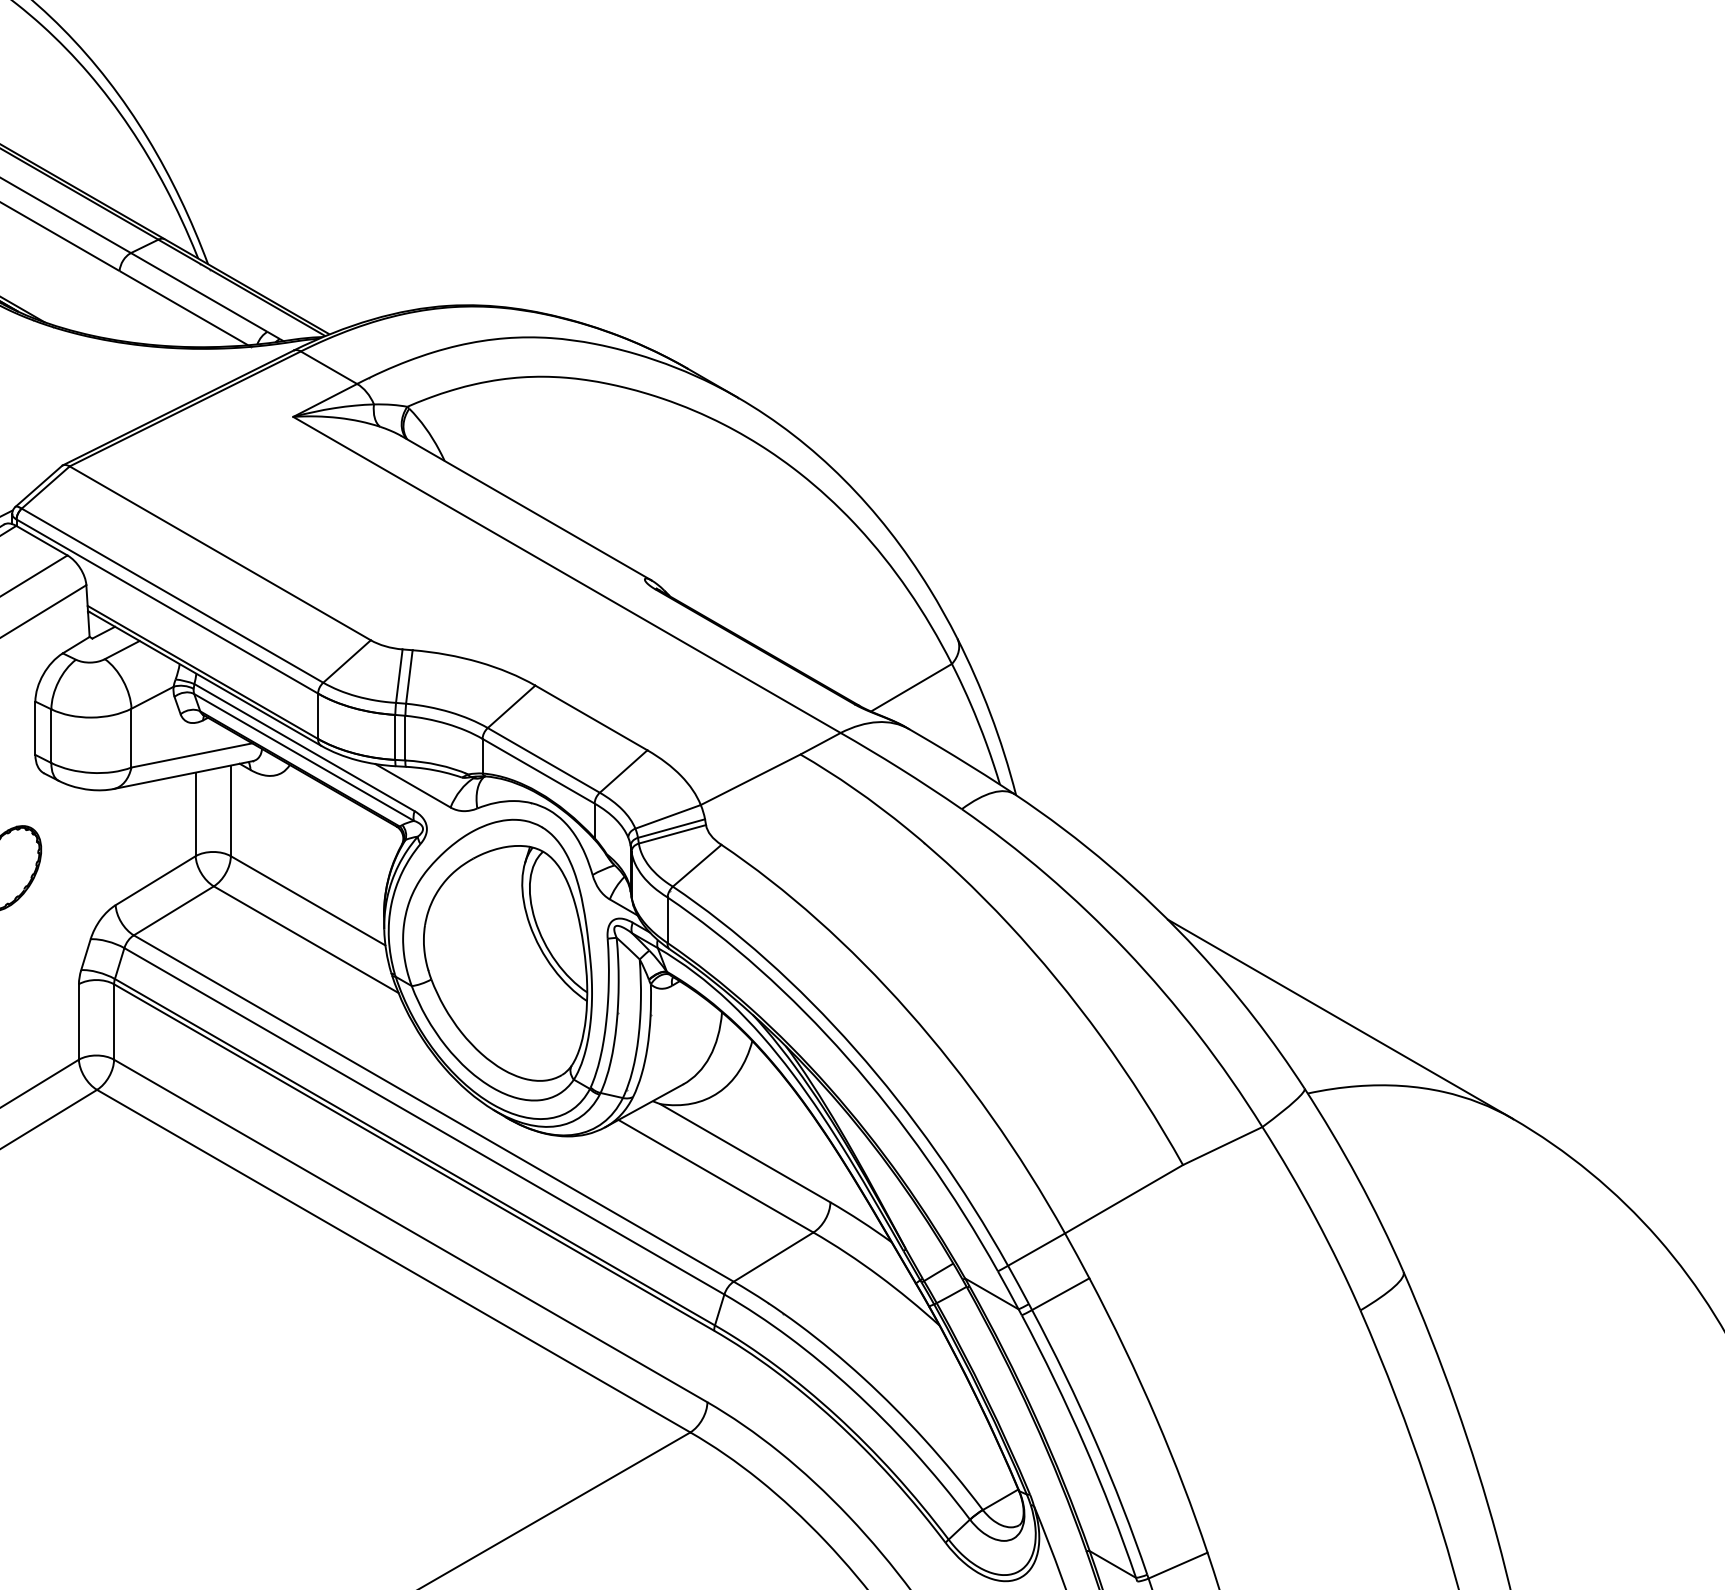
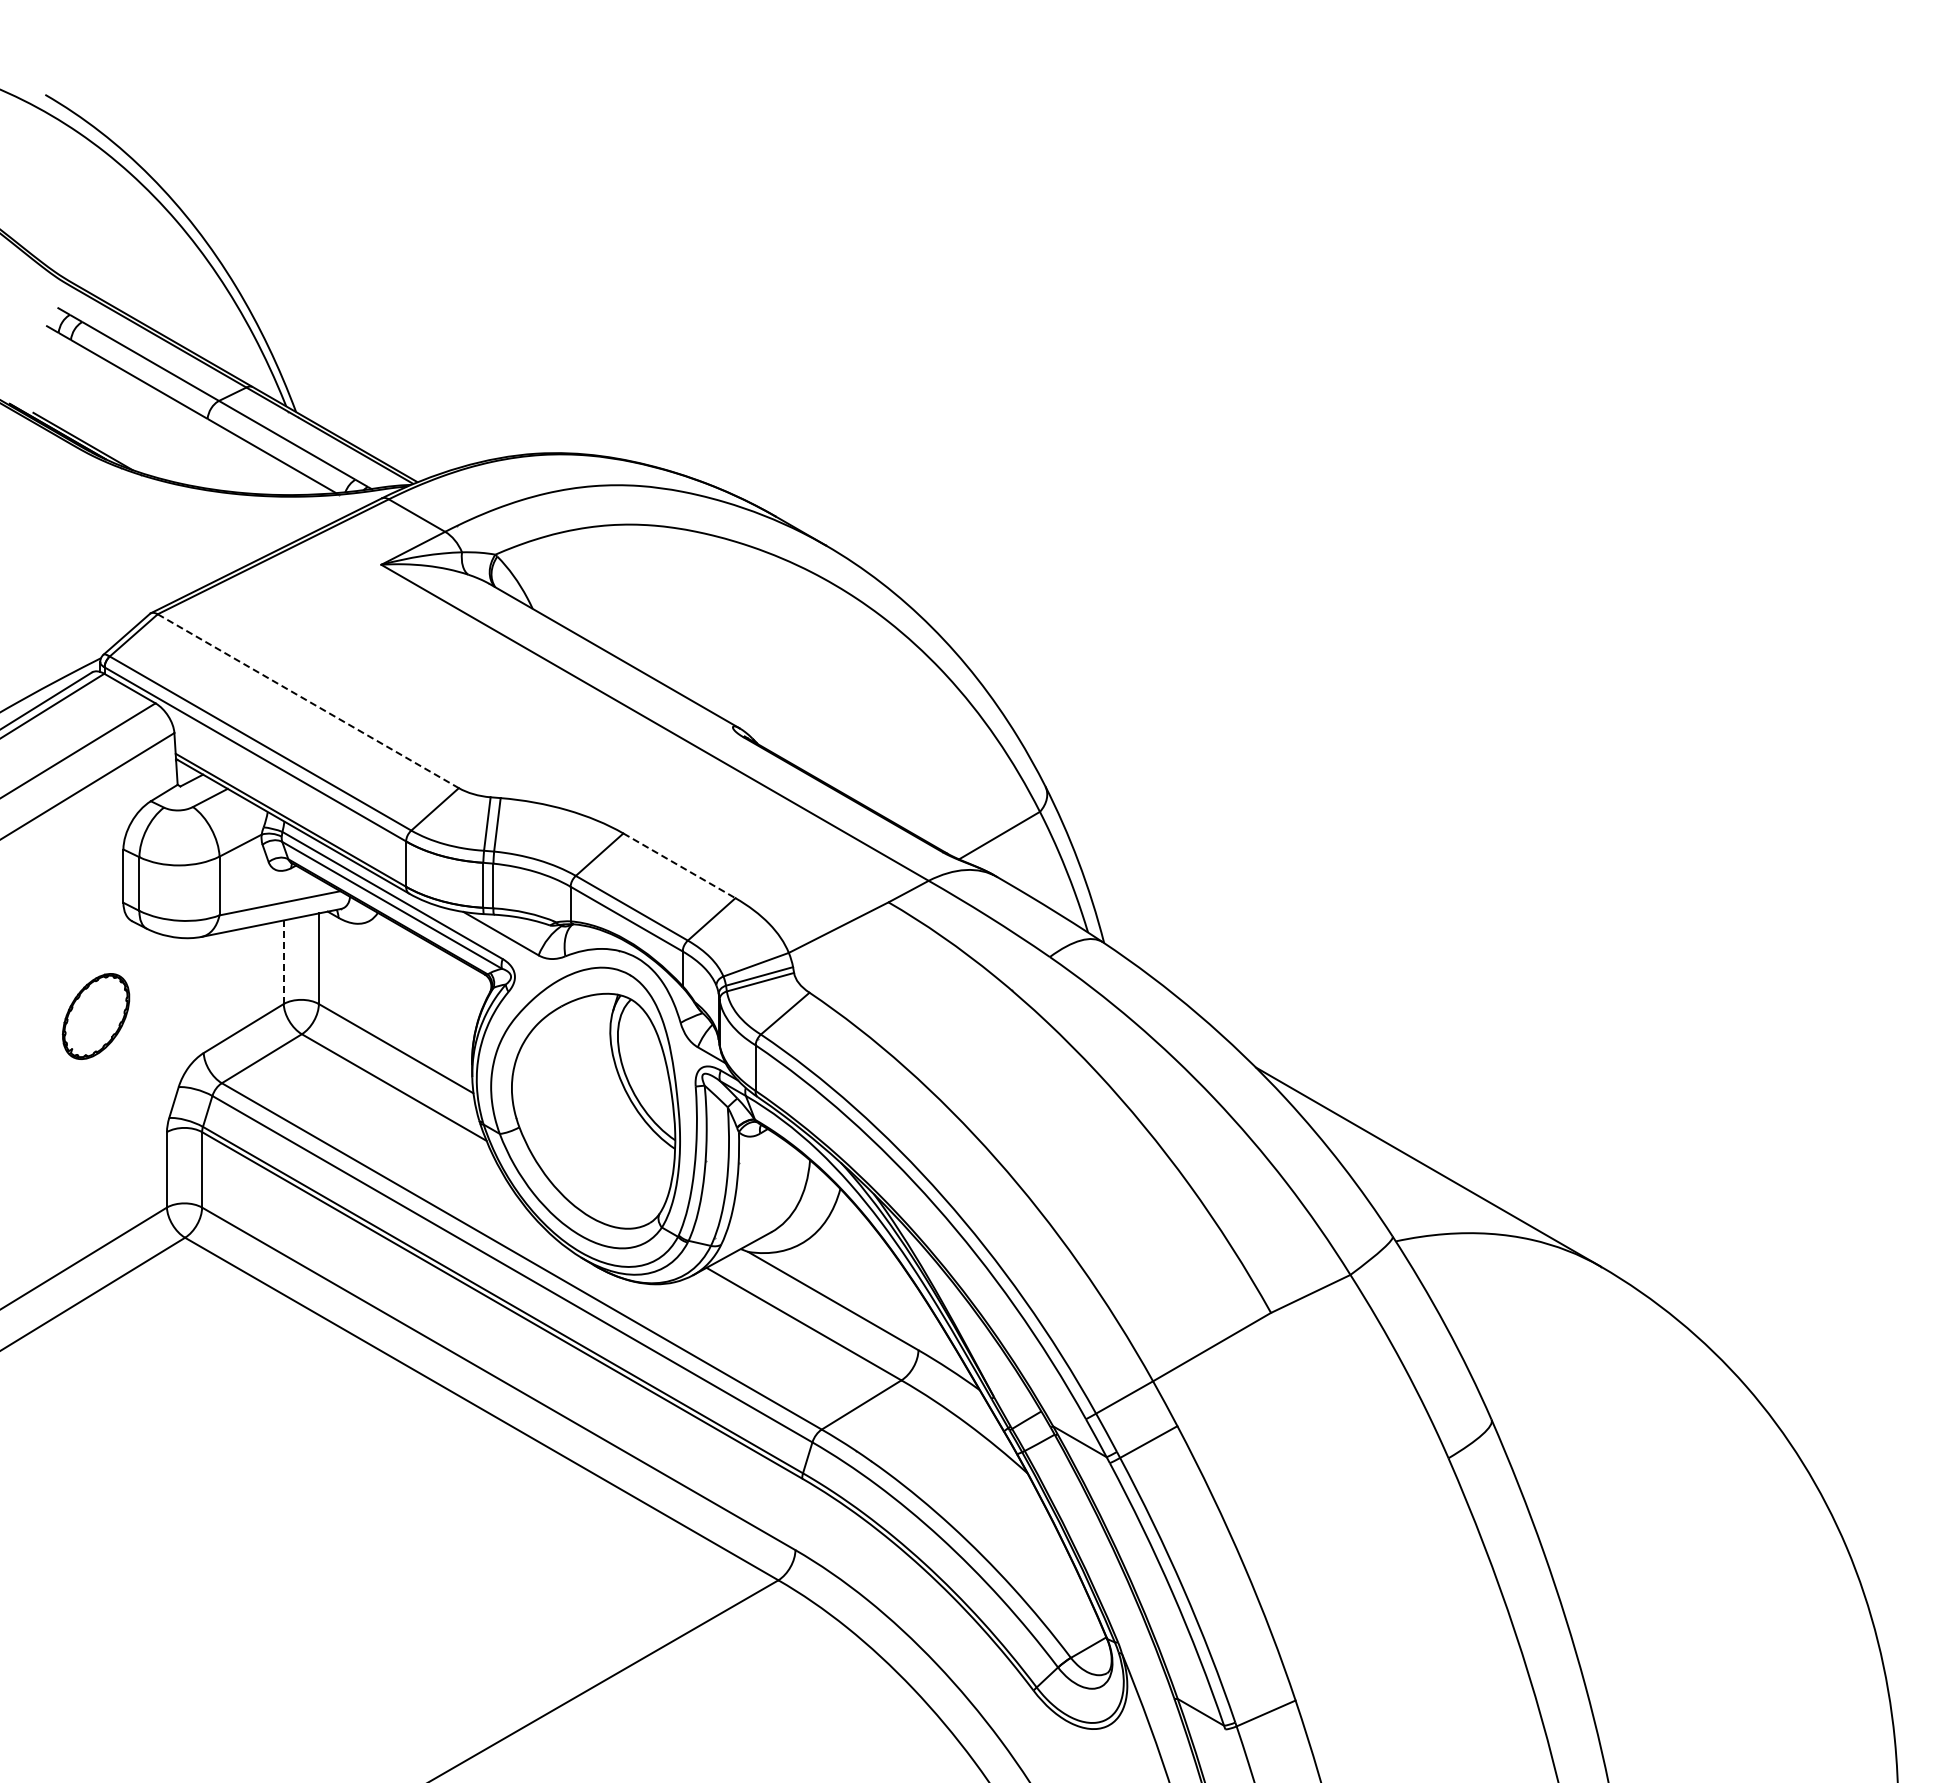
line: (220, 553) -> (308, 701), solid -> dashed
line: (591, 717) -> (679, 865), solid -> dashed
line: (195, 814) -> (283, 962), solid -> dashed

